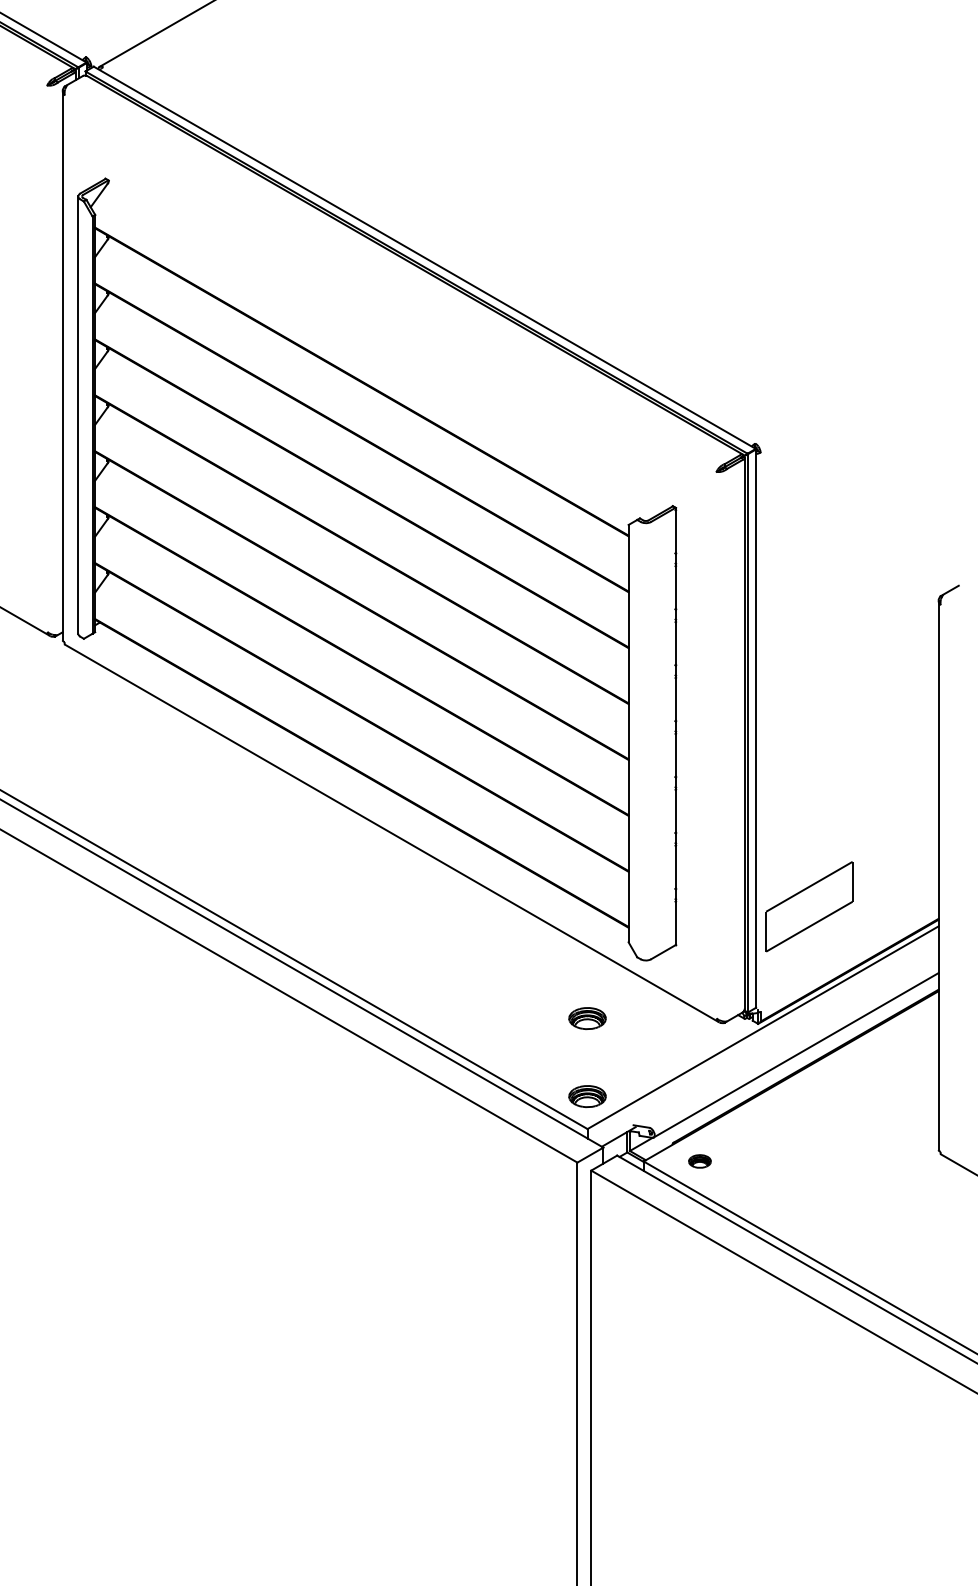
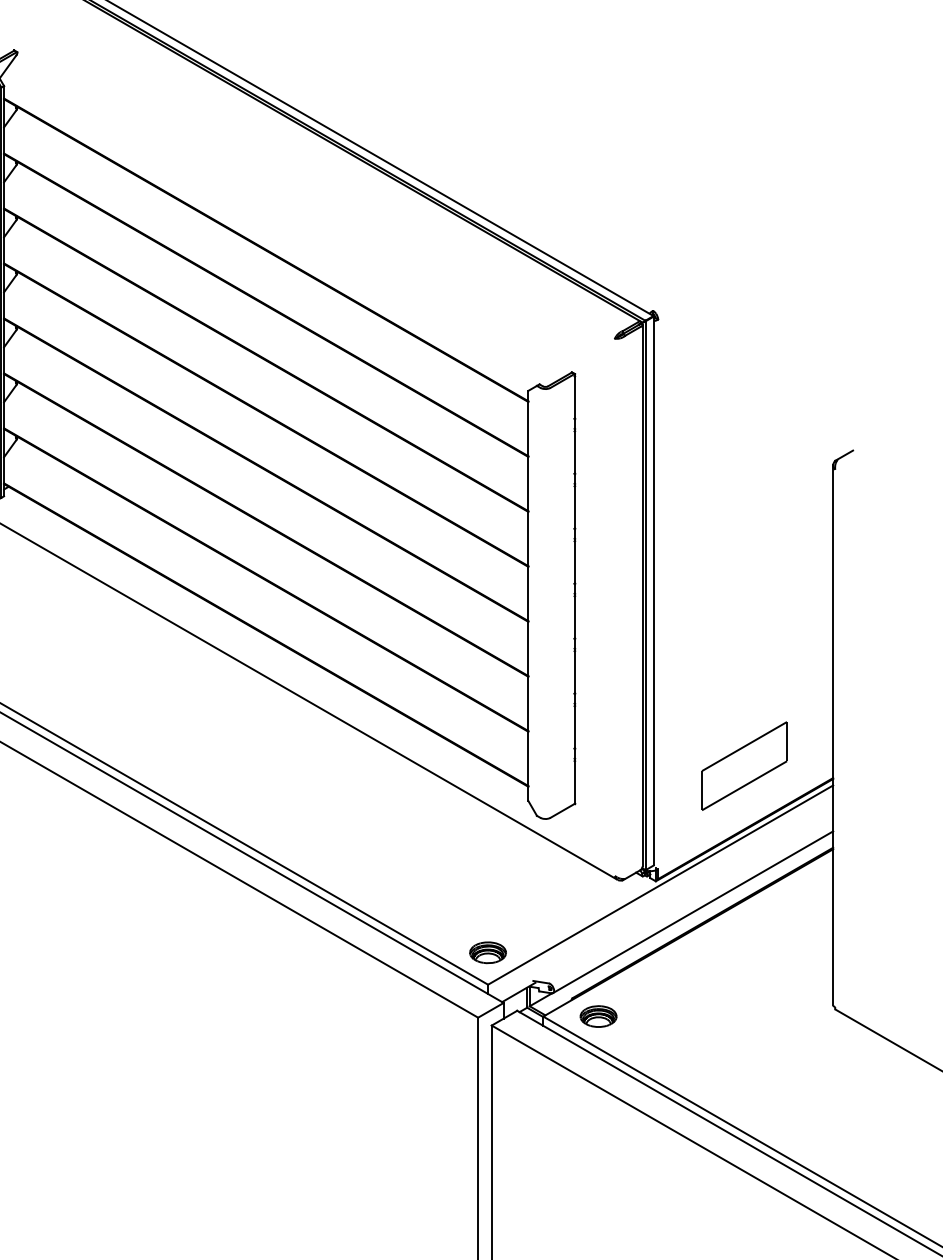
part: (809, 906) -> (744, 765), moved
part: (587, 1018) -> (488, 876), removed
part: (699, 1161) -> (598, 1016), size x1.67

